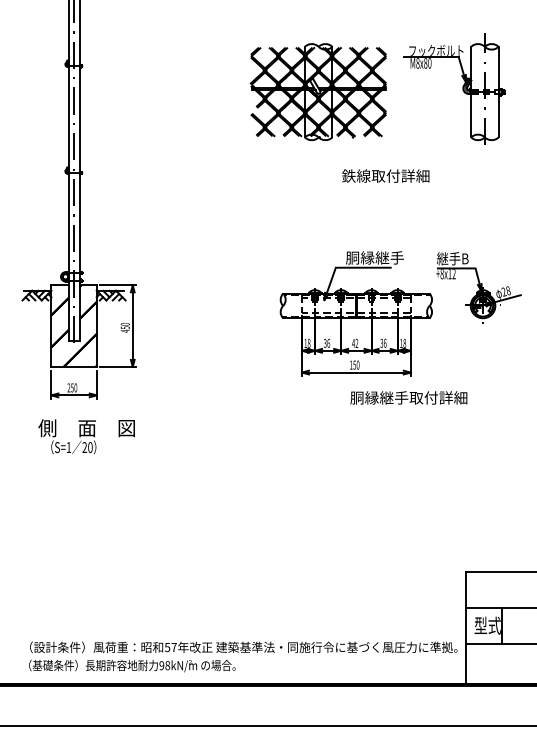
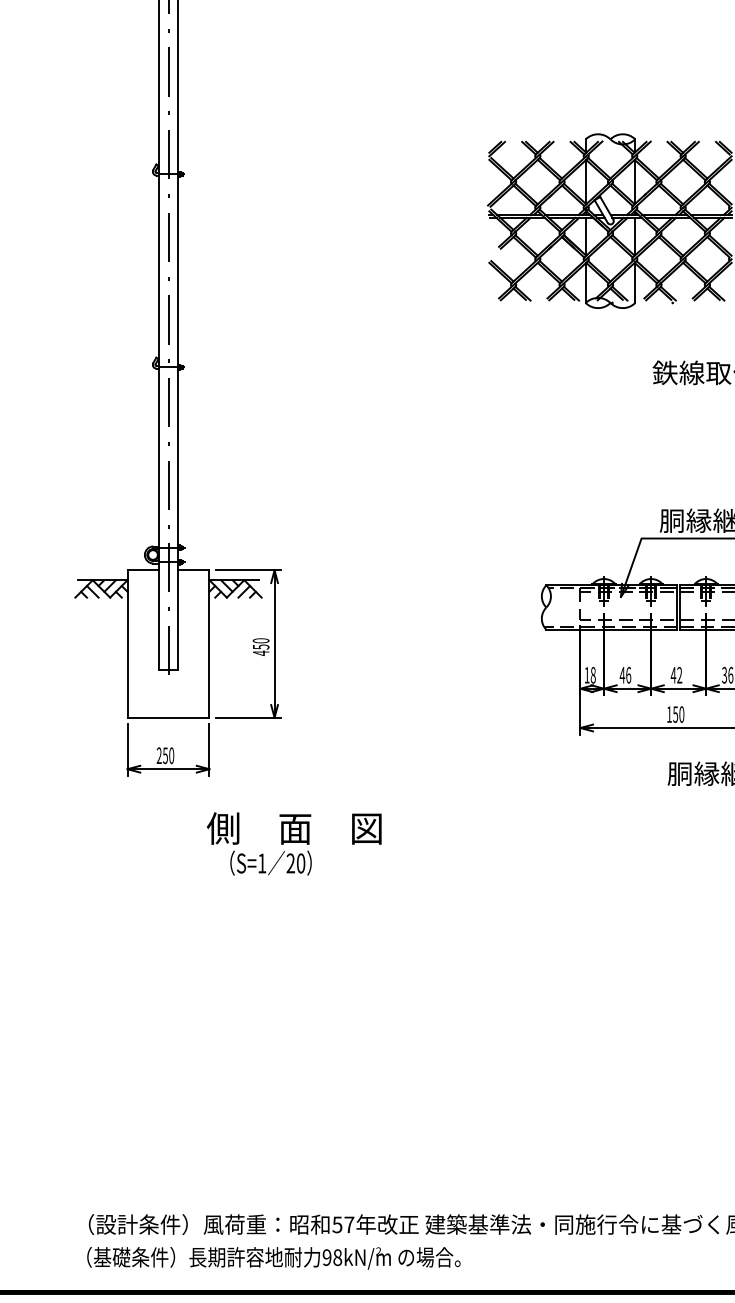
hatch: (73, 325) -> (167, 642), removed
text: (324, 342) -> (621, 673), 36 -> 46
text: (86, 436) -> (293, 843), moved

